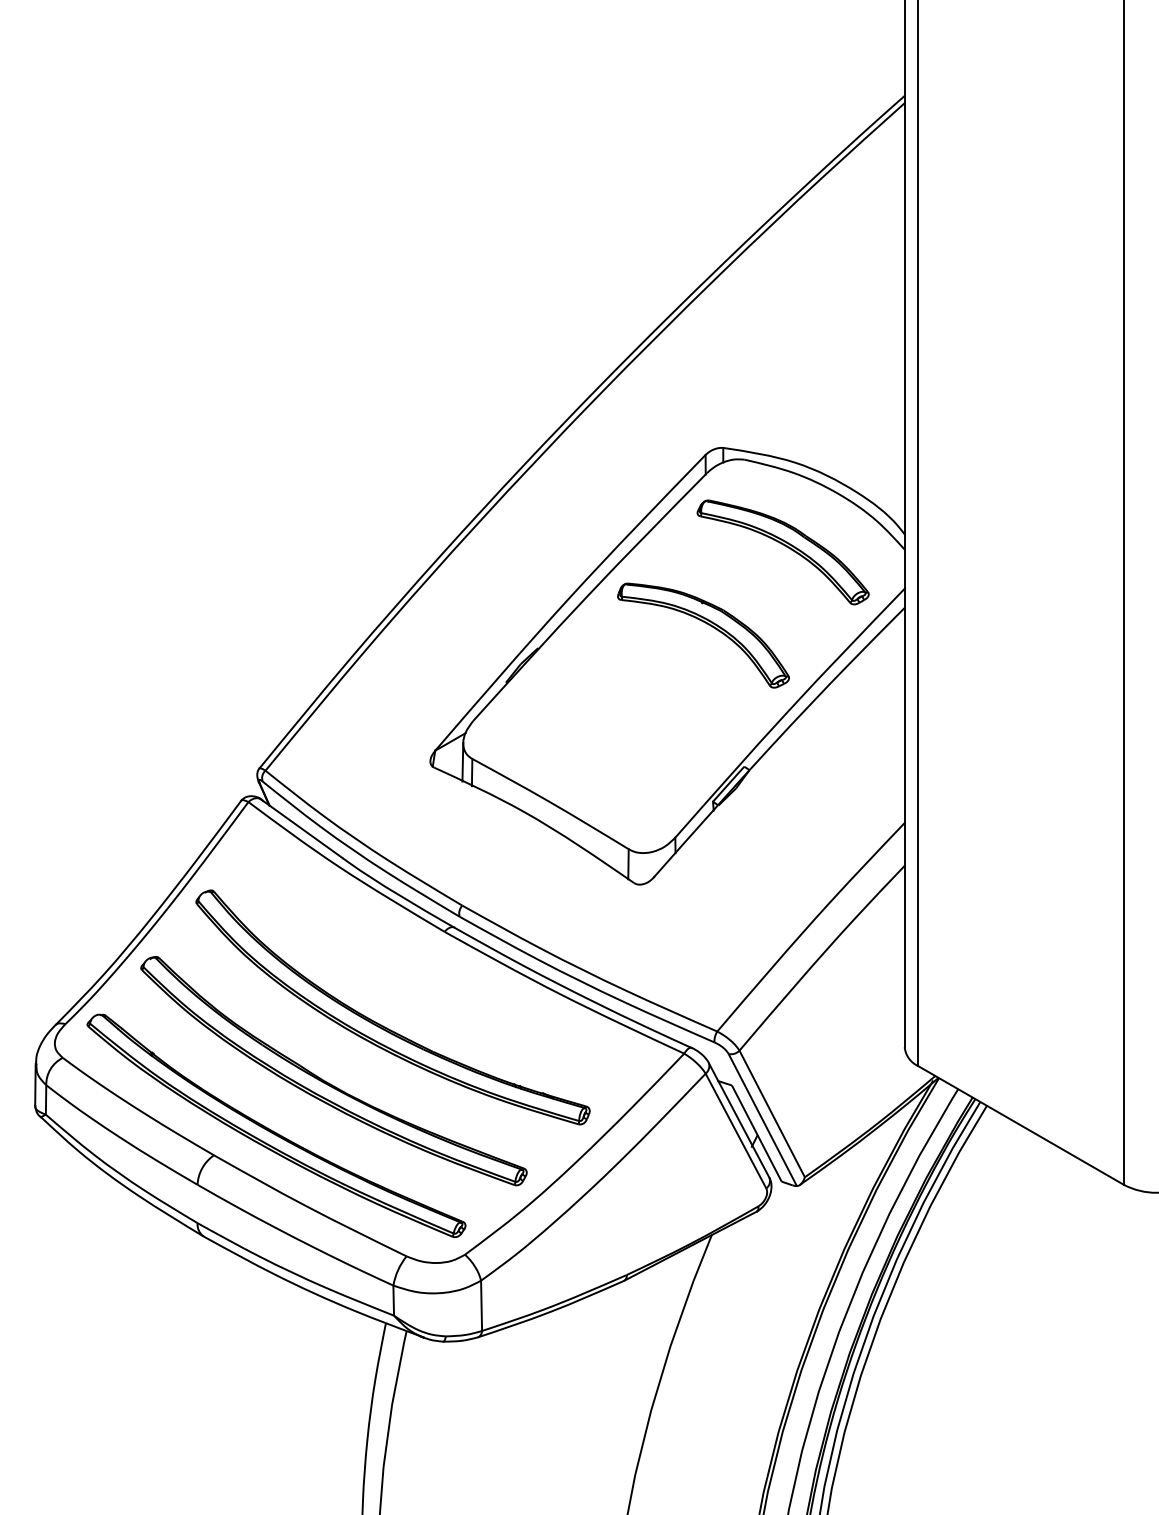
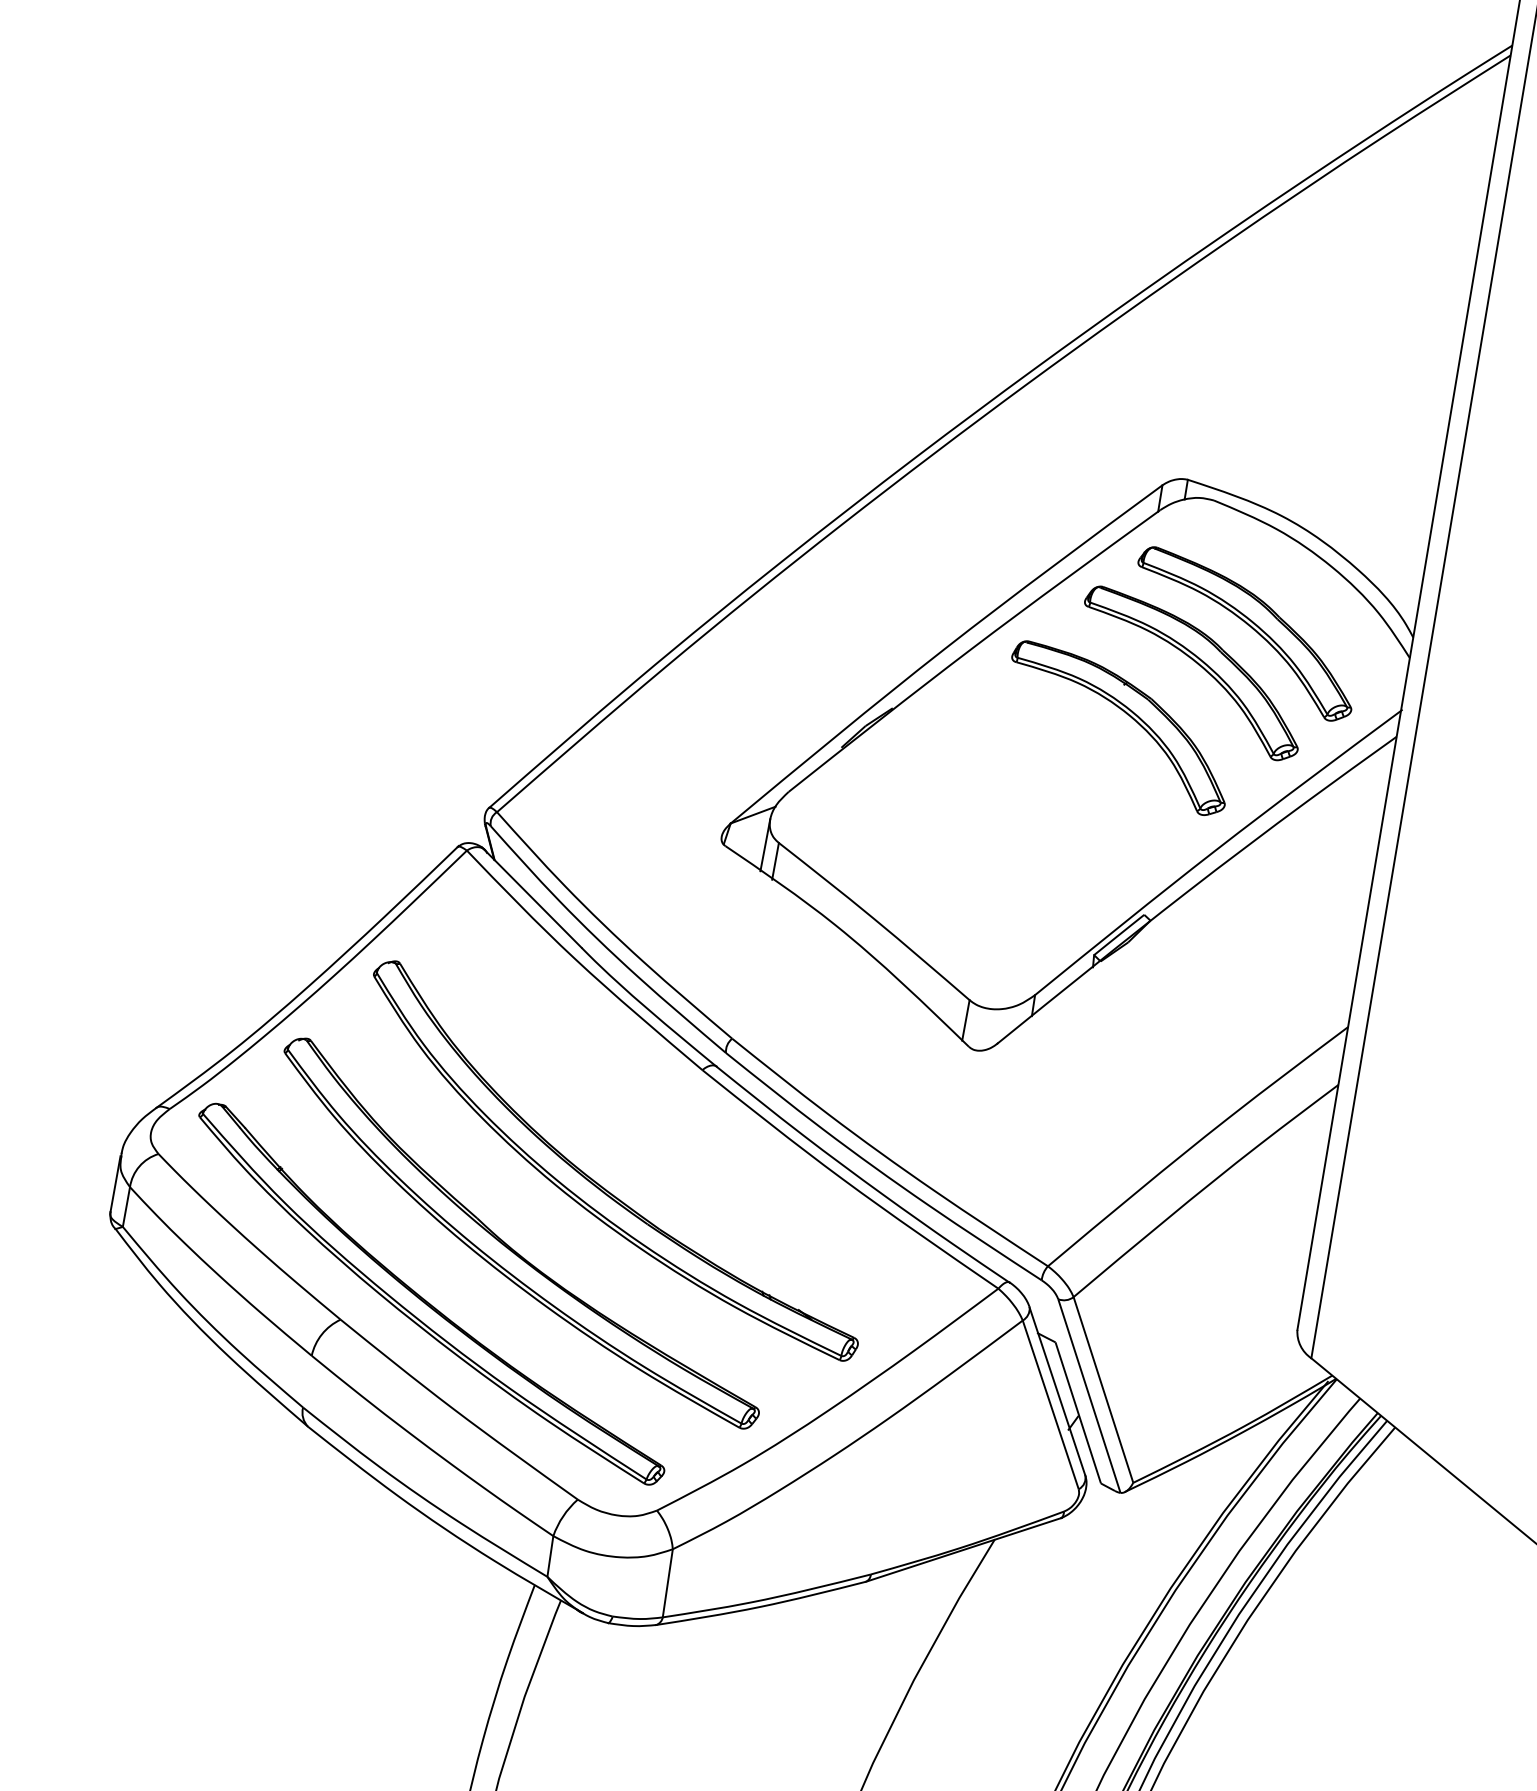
part: (754, 581) -> (1199, 667), added

